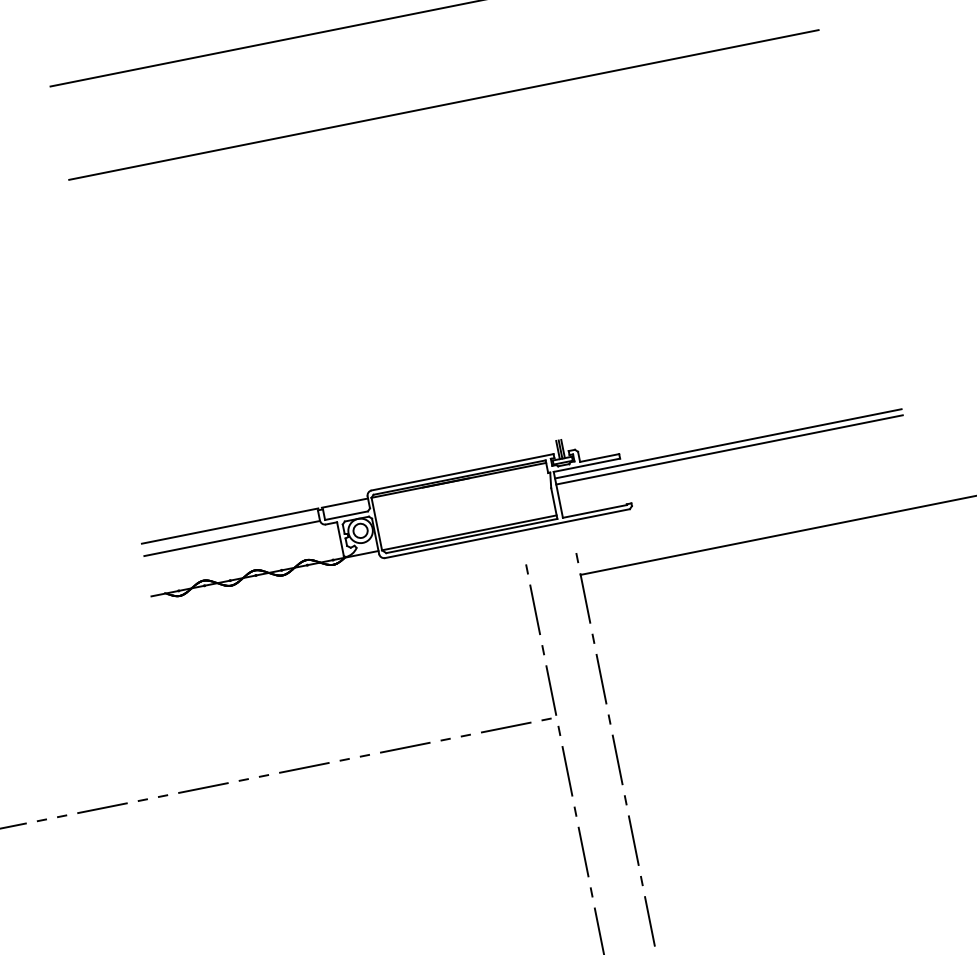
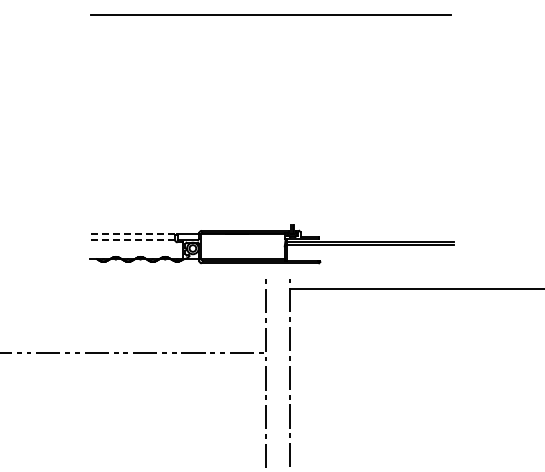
line: (443, 104) -> (270, 59), removed
line: (230, 526) -> (133, 234), solid -> dashed
line: (233, 538) -> (133, 240), solid -> dashed

